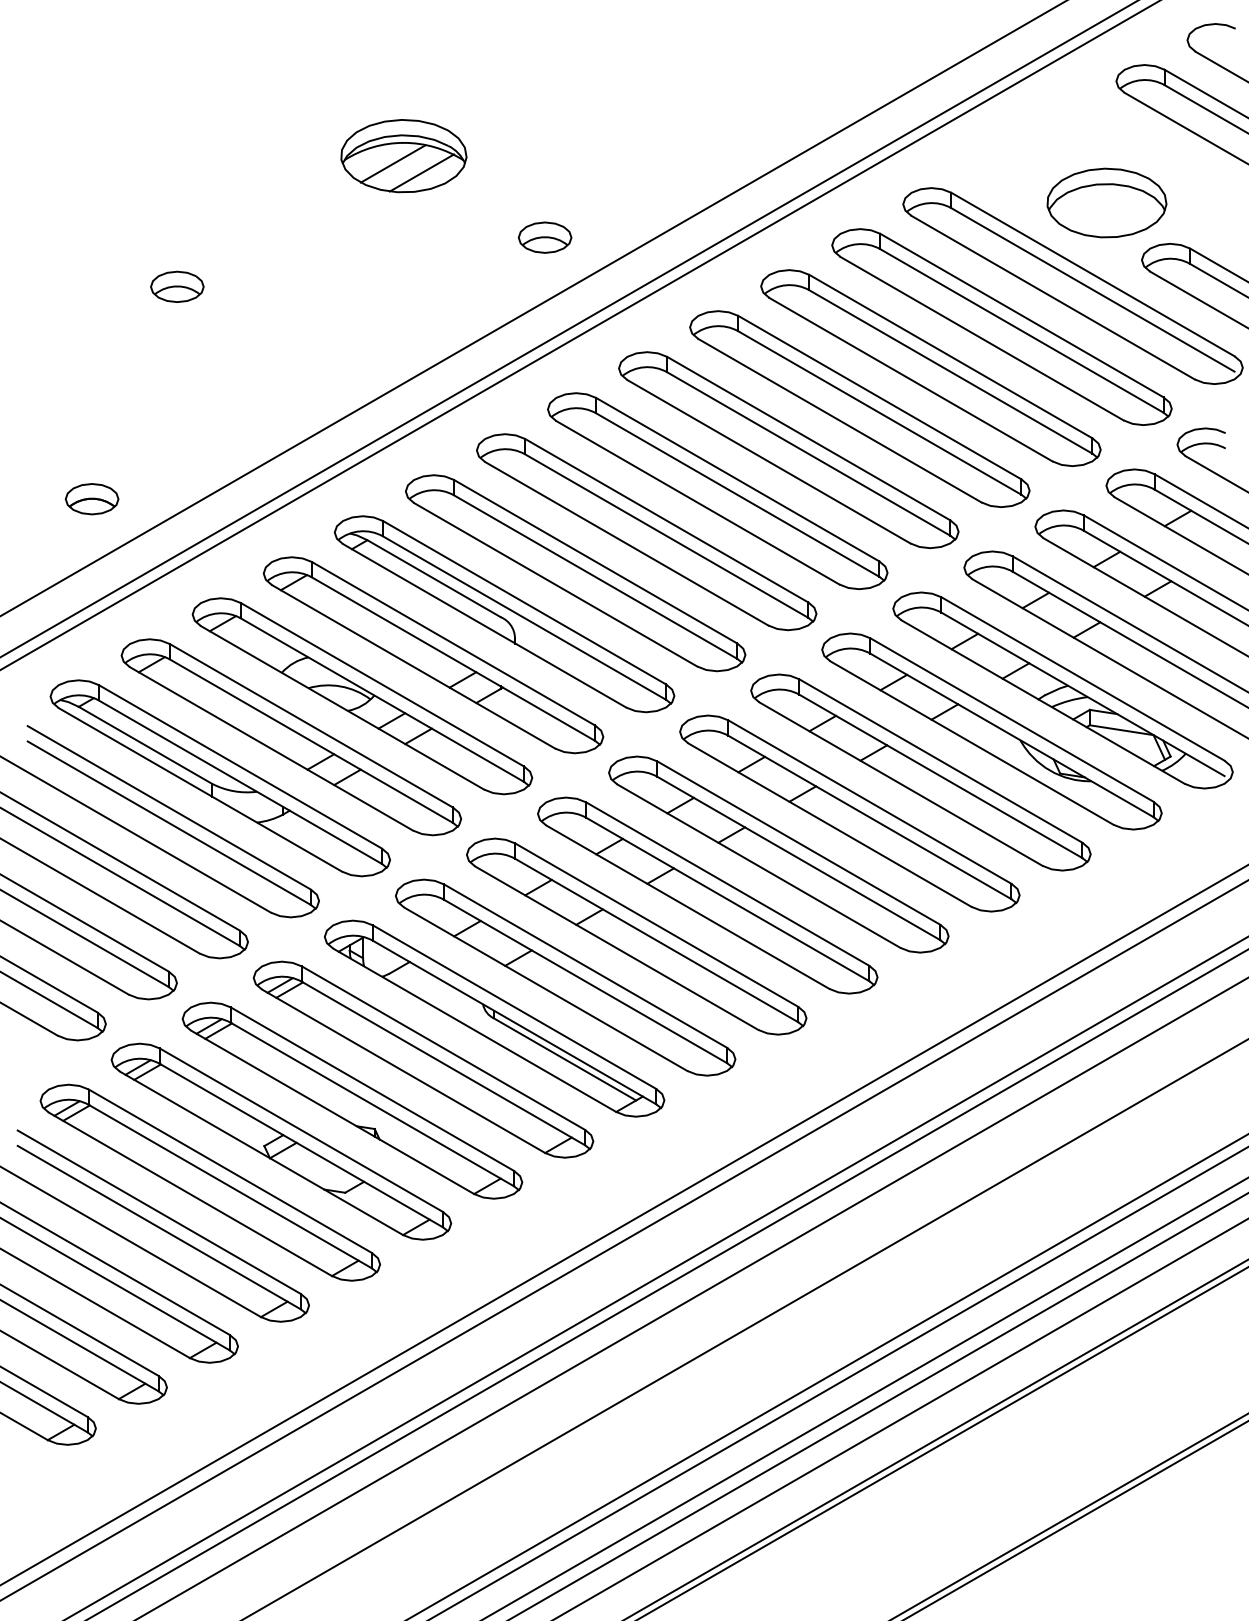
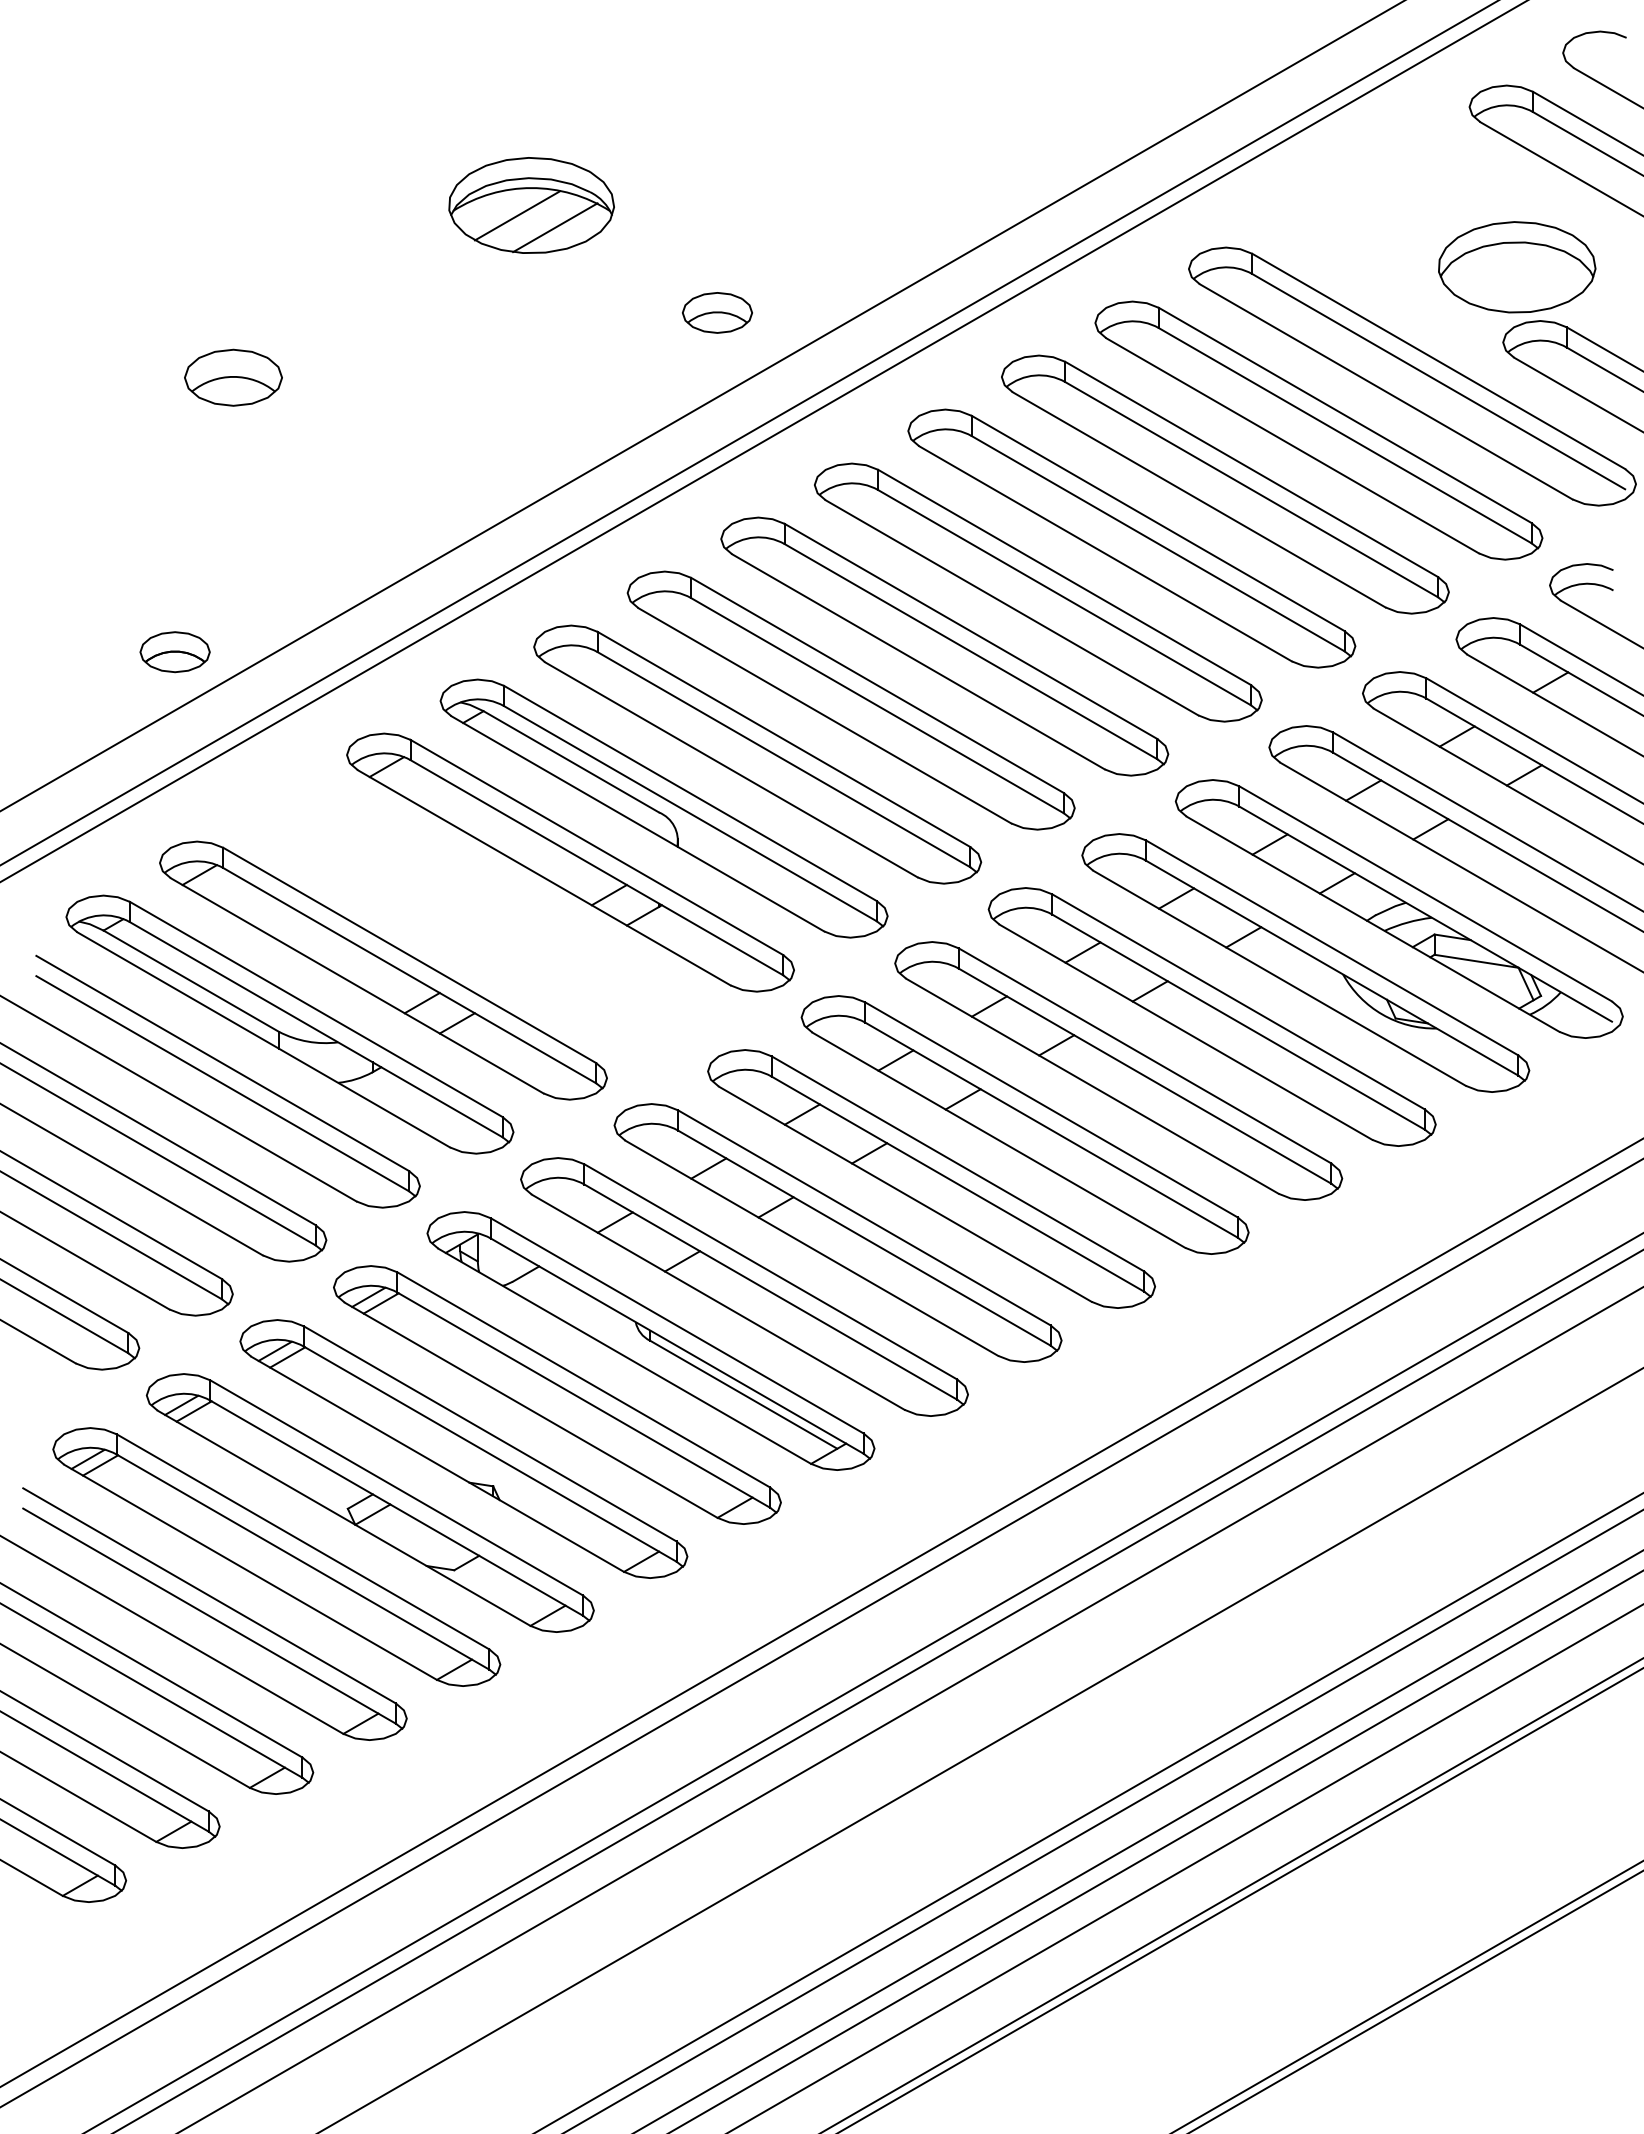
part: (1107, 203) -> (1517, 267), moved
part: (176, 286) -> (232, 377), size x1.4
part: (91, 499) -> (174, 652), moved
part: (362, 696) -> (476, 916), removed

